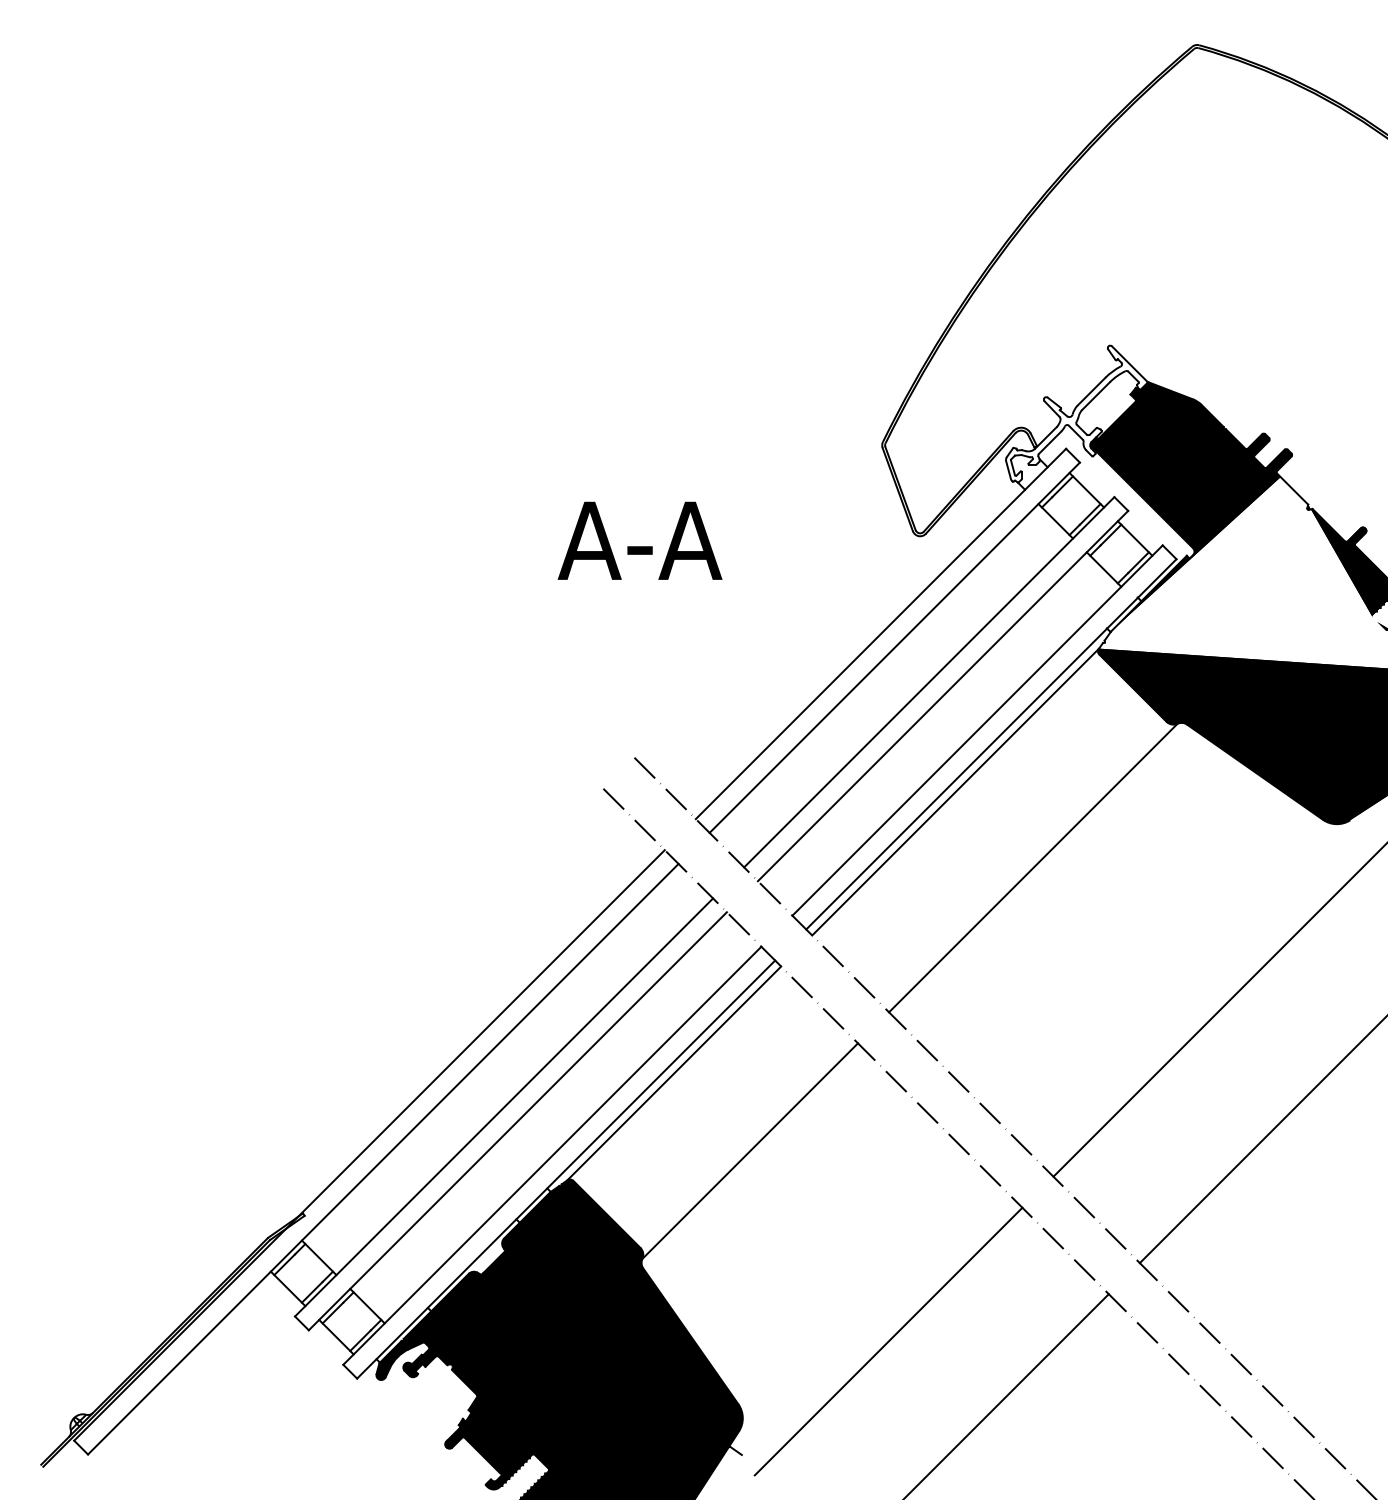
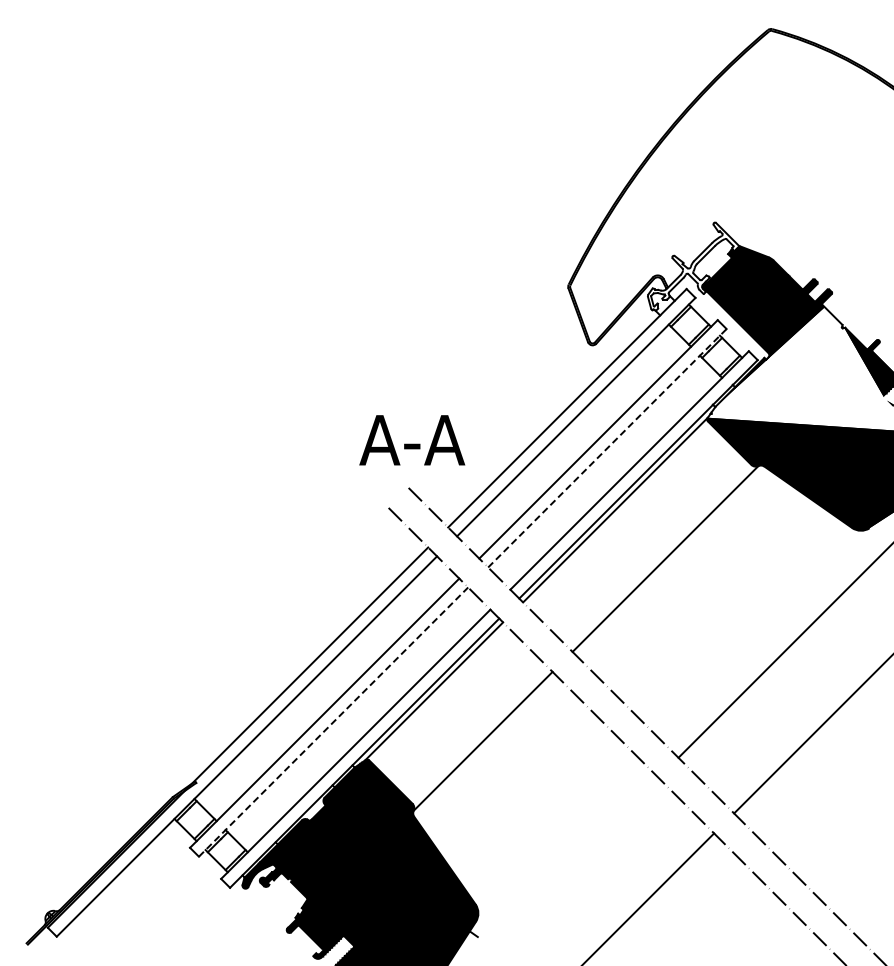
text: (640, 541) -> (412, 440), moved
line: (943, 696) -> (607, 448), solid -> dashed
line: (517, 1120) -> (333, 721), solid -> dashed
line: (888, 1340) -> (572, 863), removed

